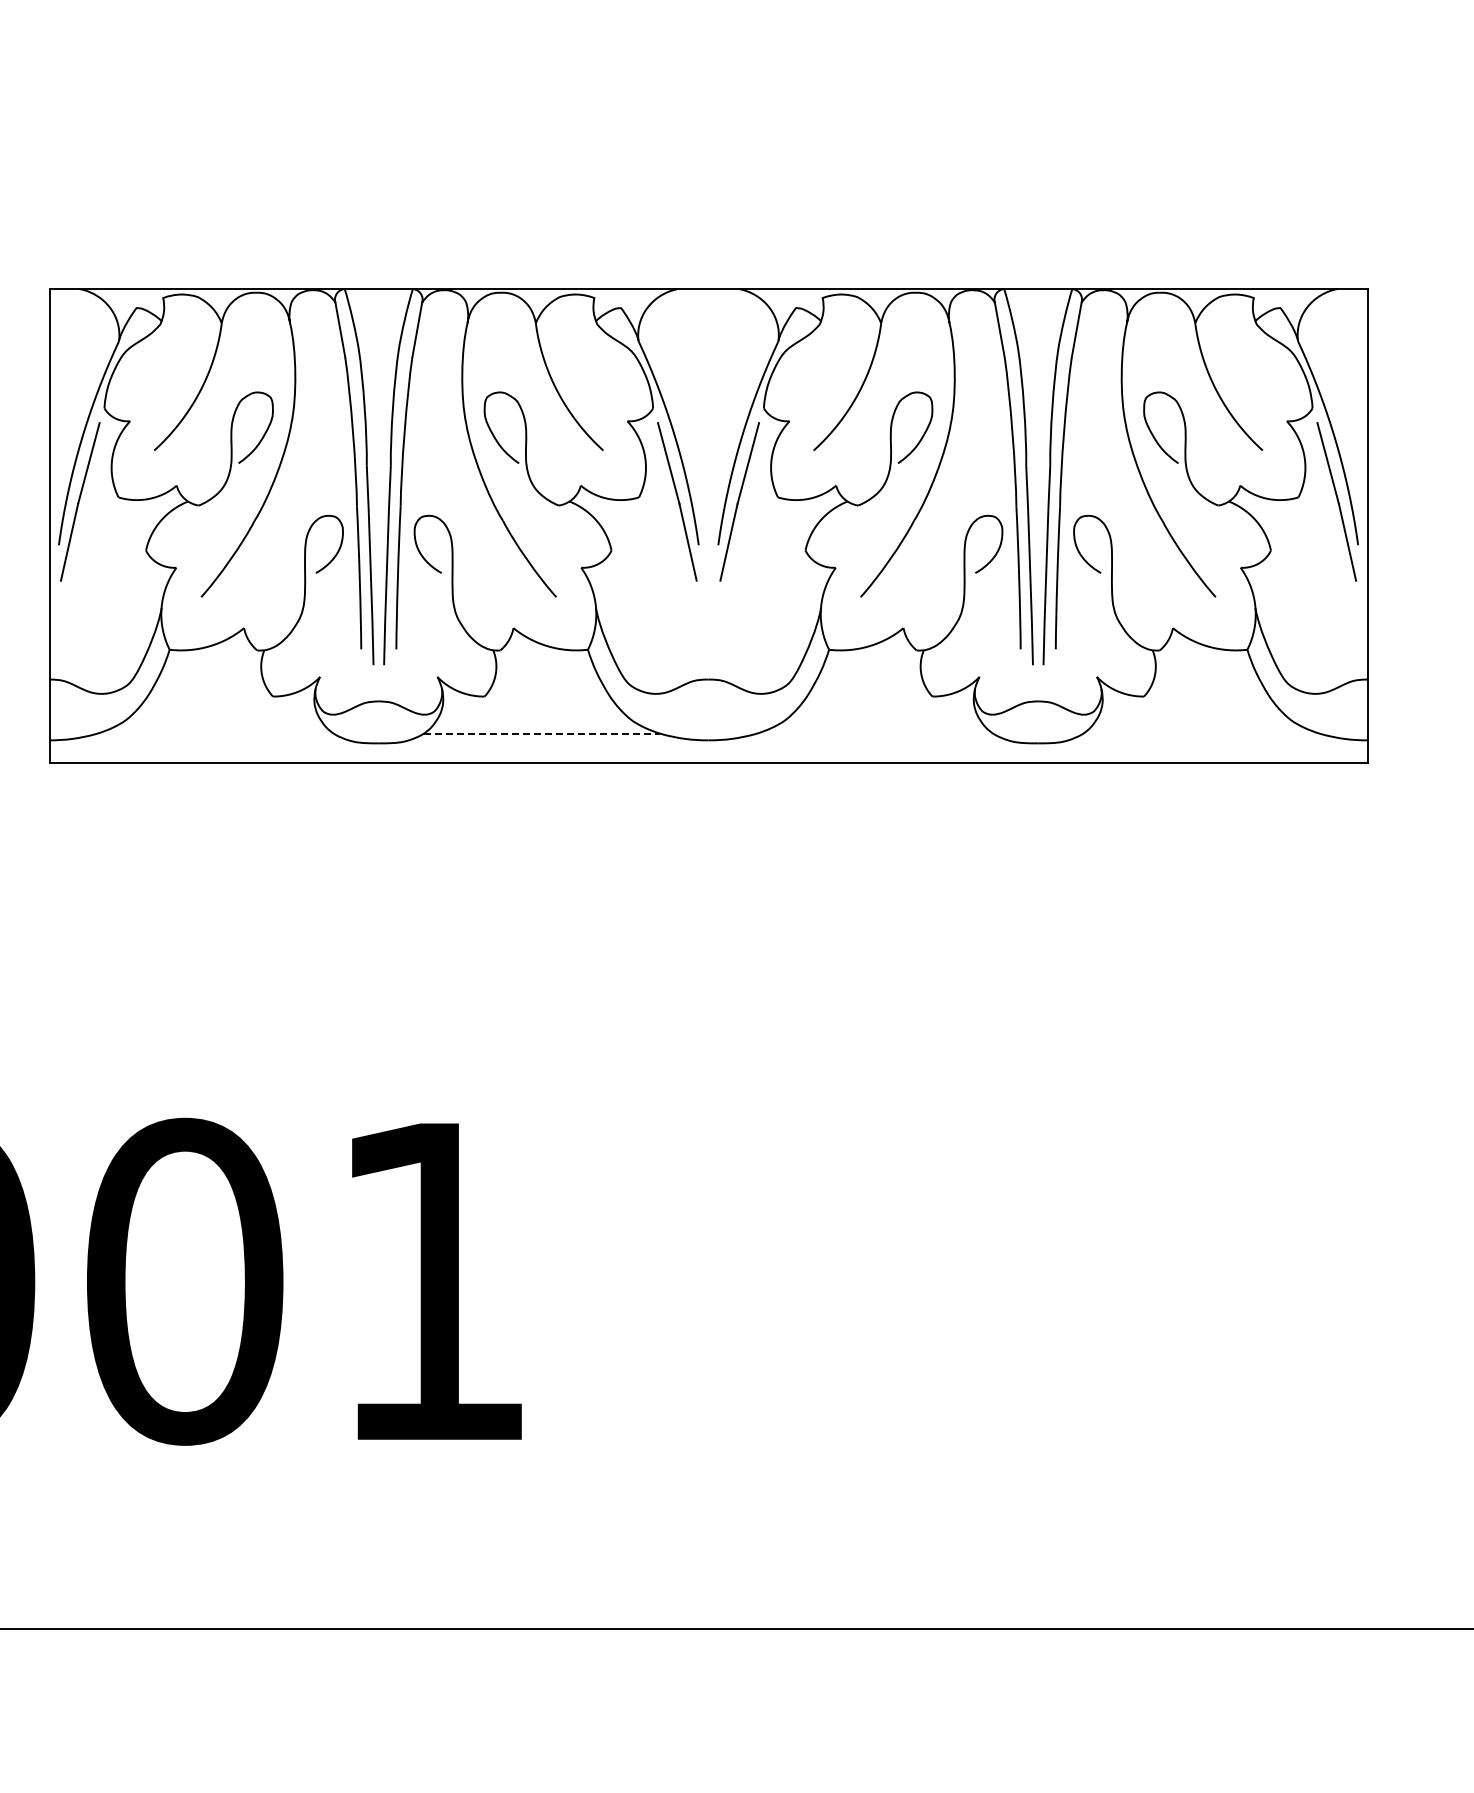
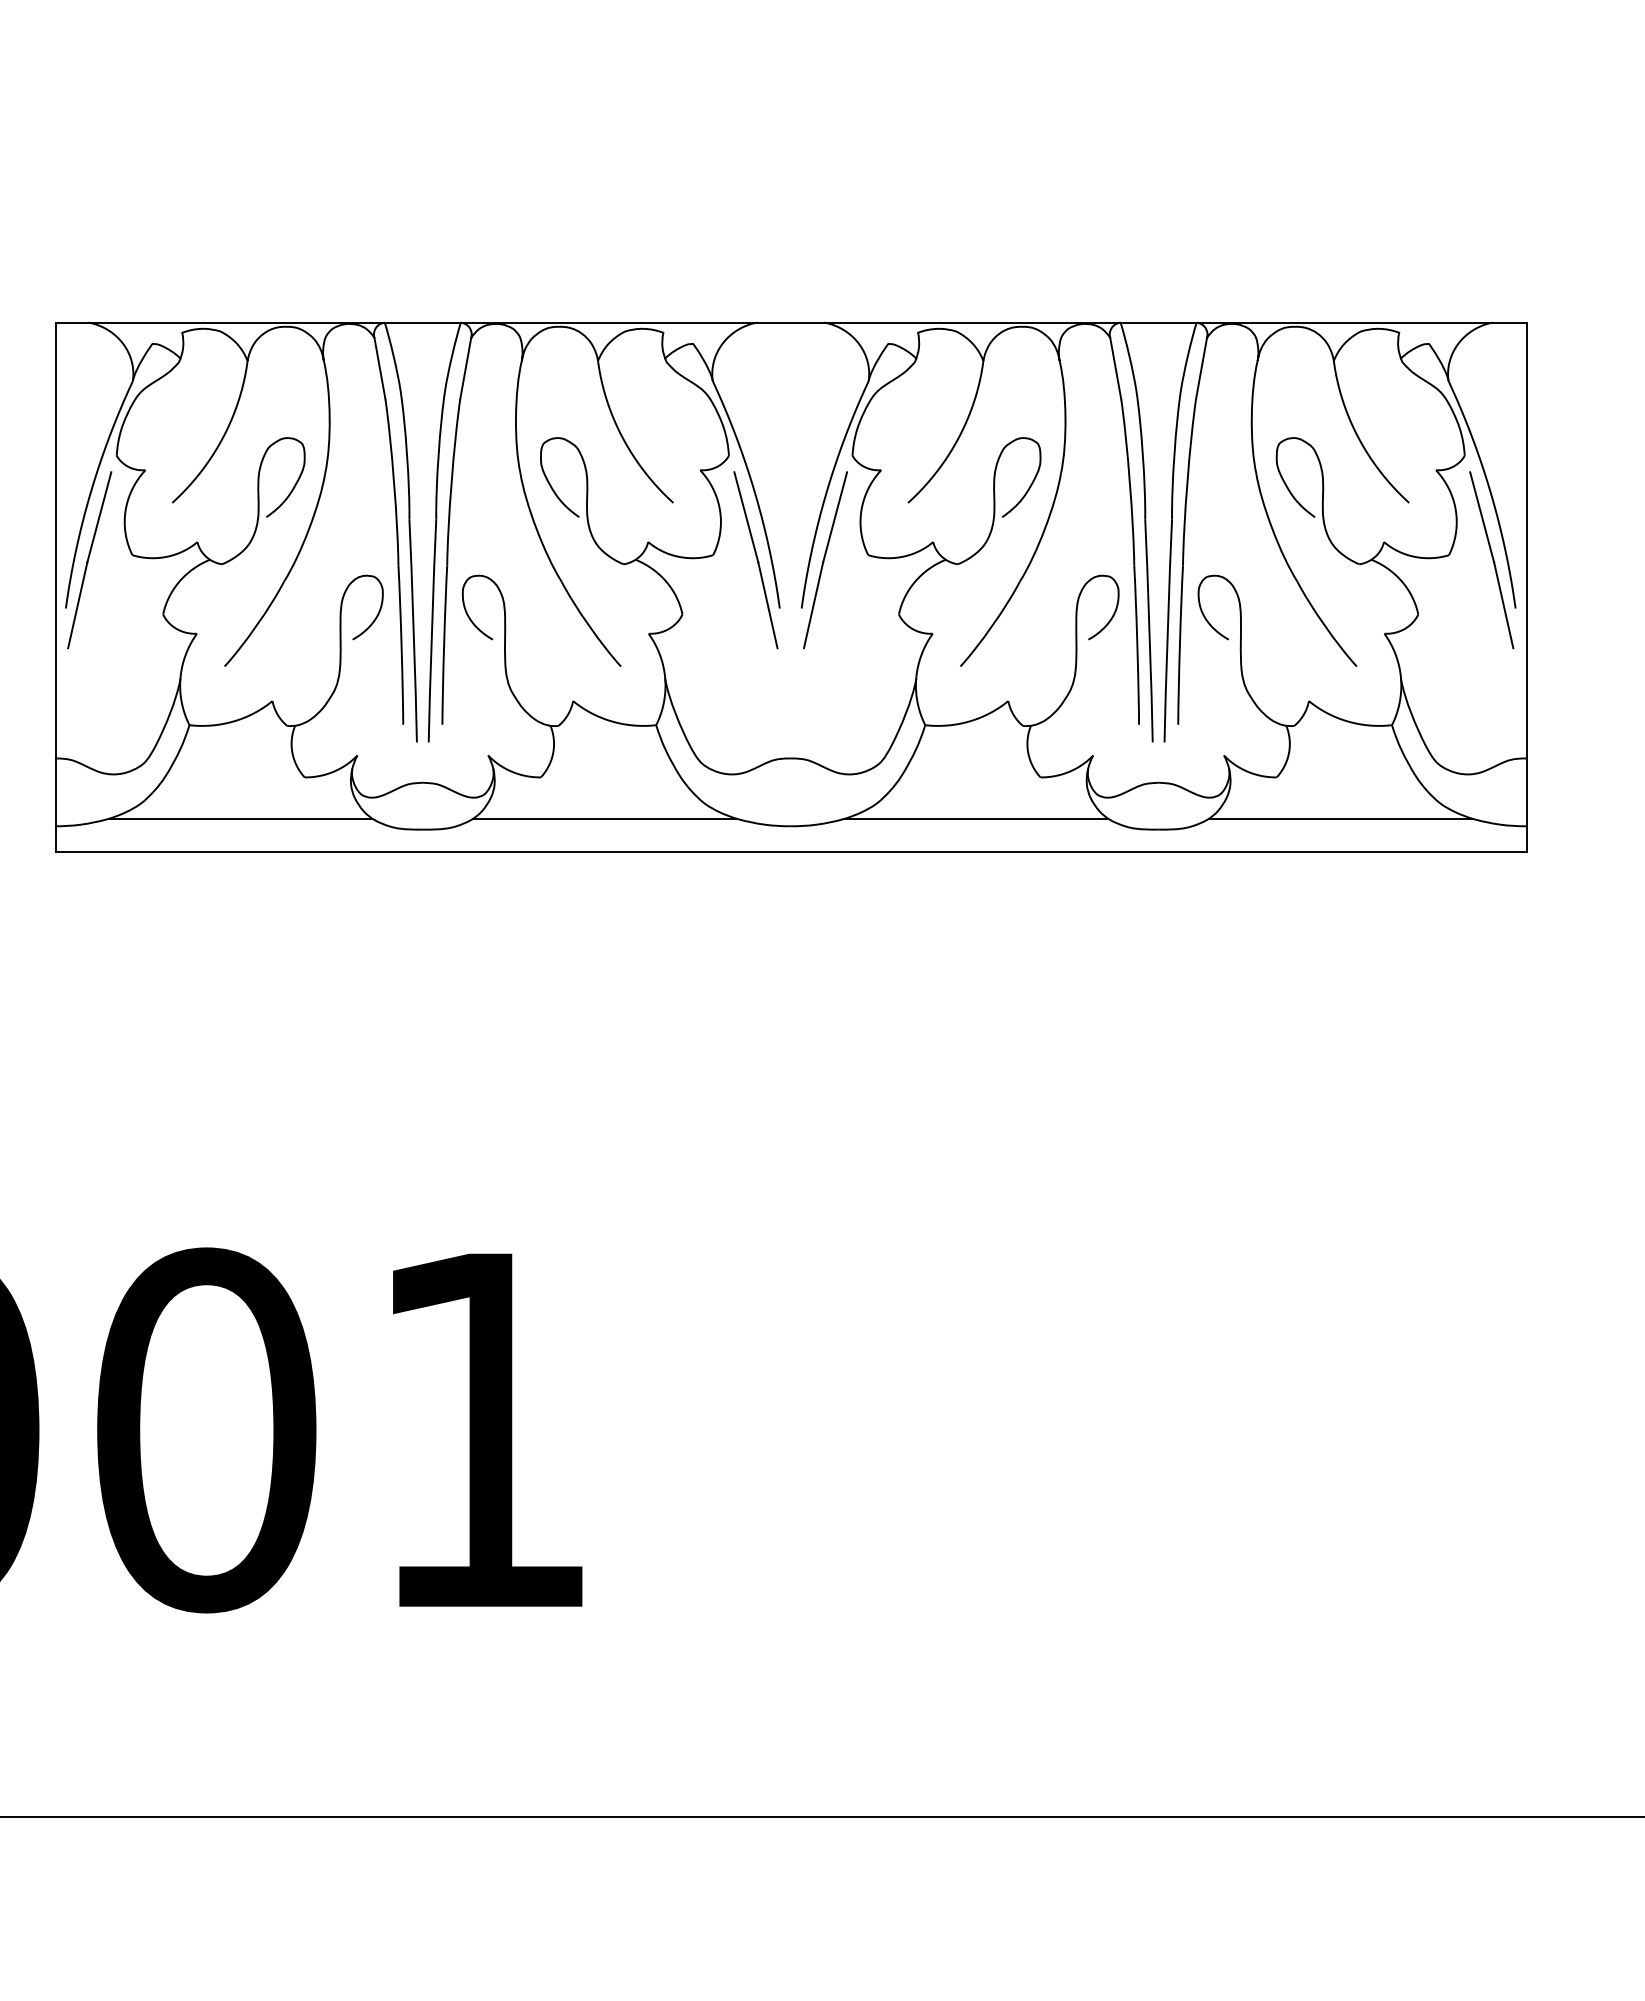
line: (215, 733) -> (240, 818), added
line: (542, 733) -> (605, 818), dashed -> solid
line: (874, 733) -> (975, 818), added
line: (1201, 733) -> (1340, 818), added

